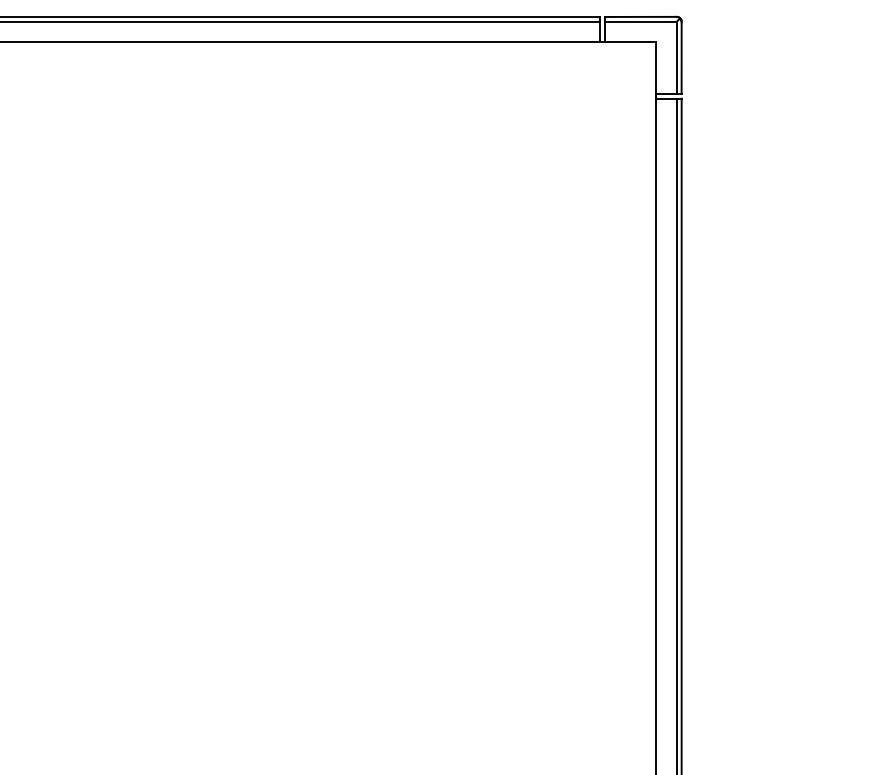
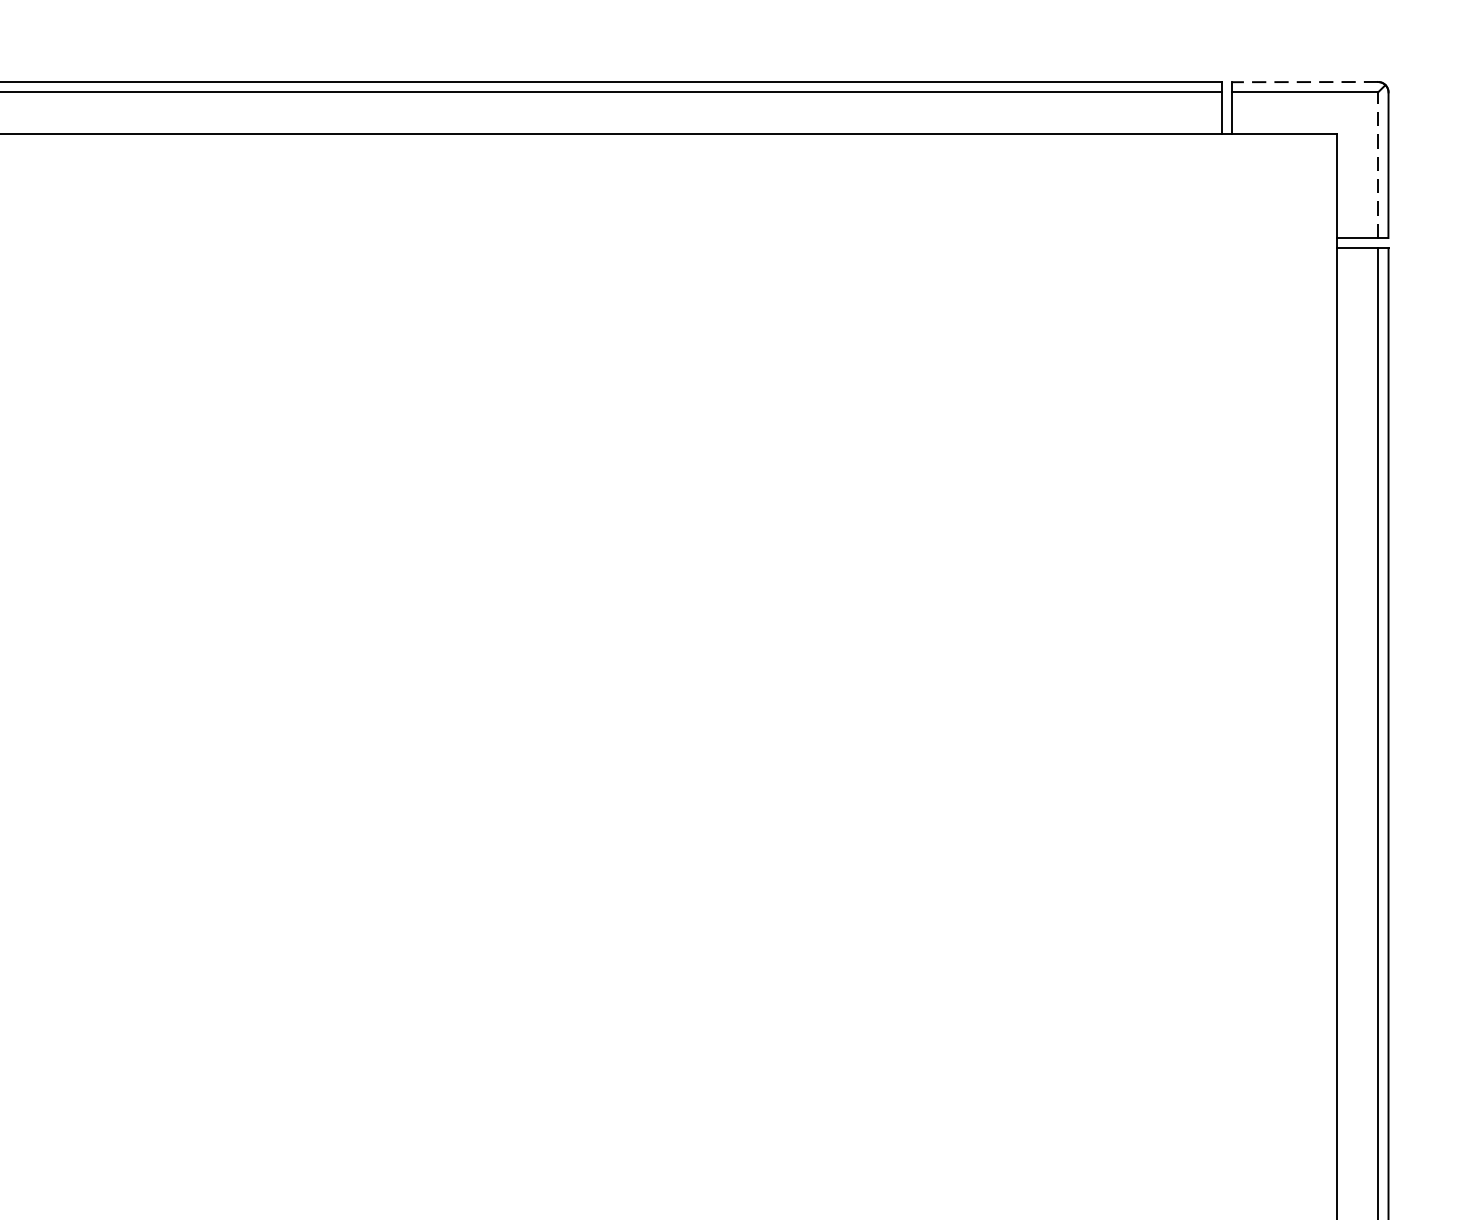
line: (640, 16) -> (1304, 81), solid -> dashed
line: (676, 57) -> (1378, 164), solid -> dashed

